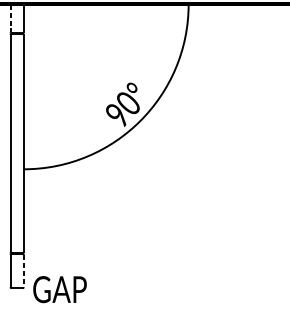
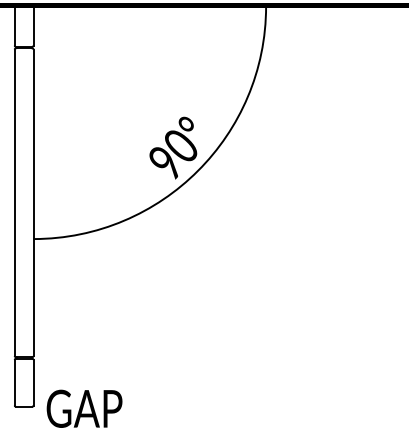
line: (10, 18) -> (14, 26), dashed -> solid
line: (23, 270) -> (33, 382), dashed -> solid

